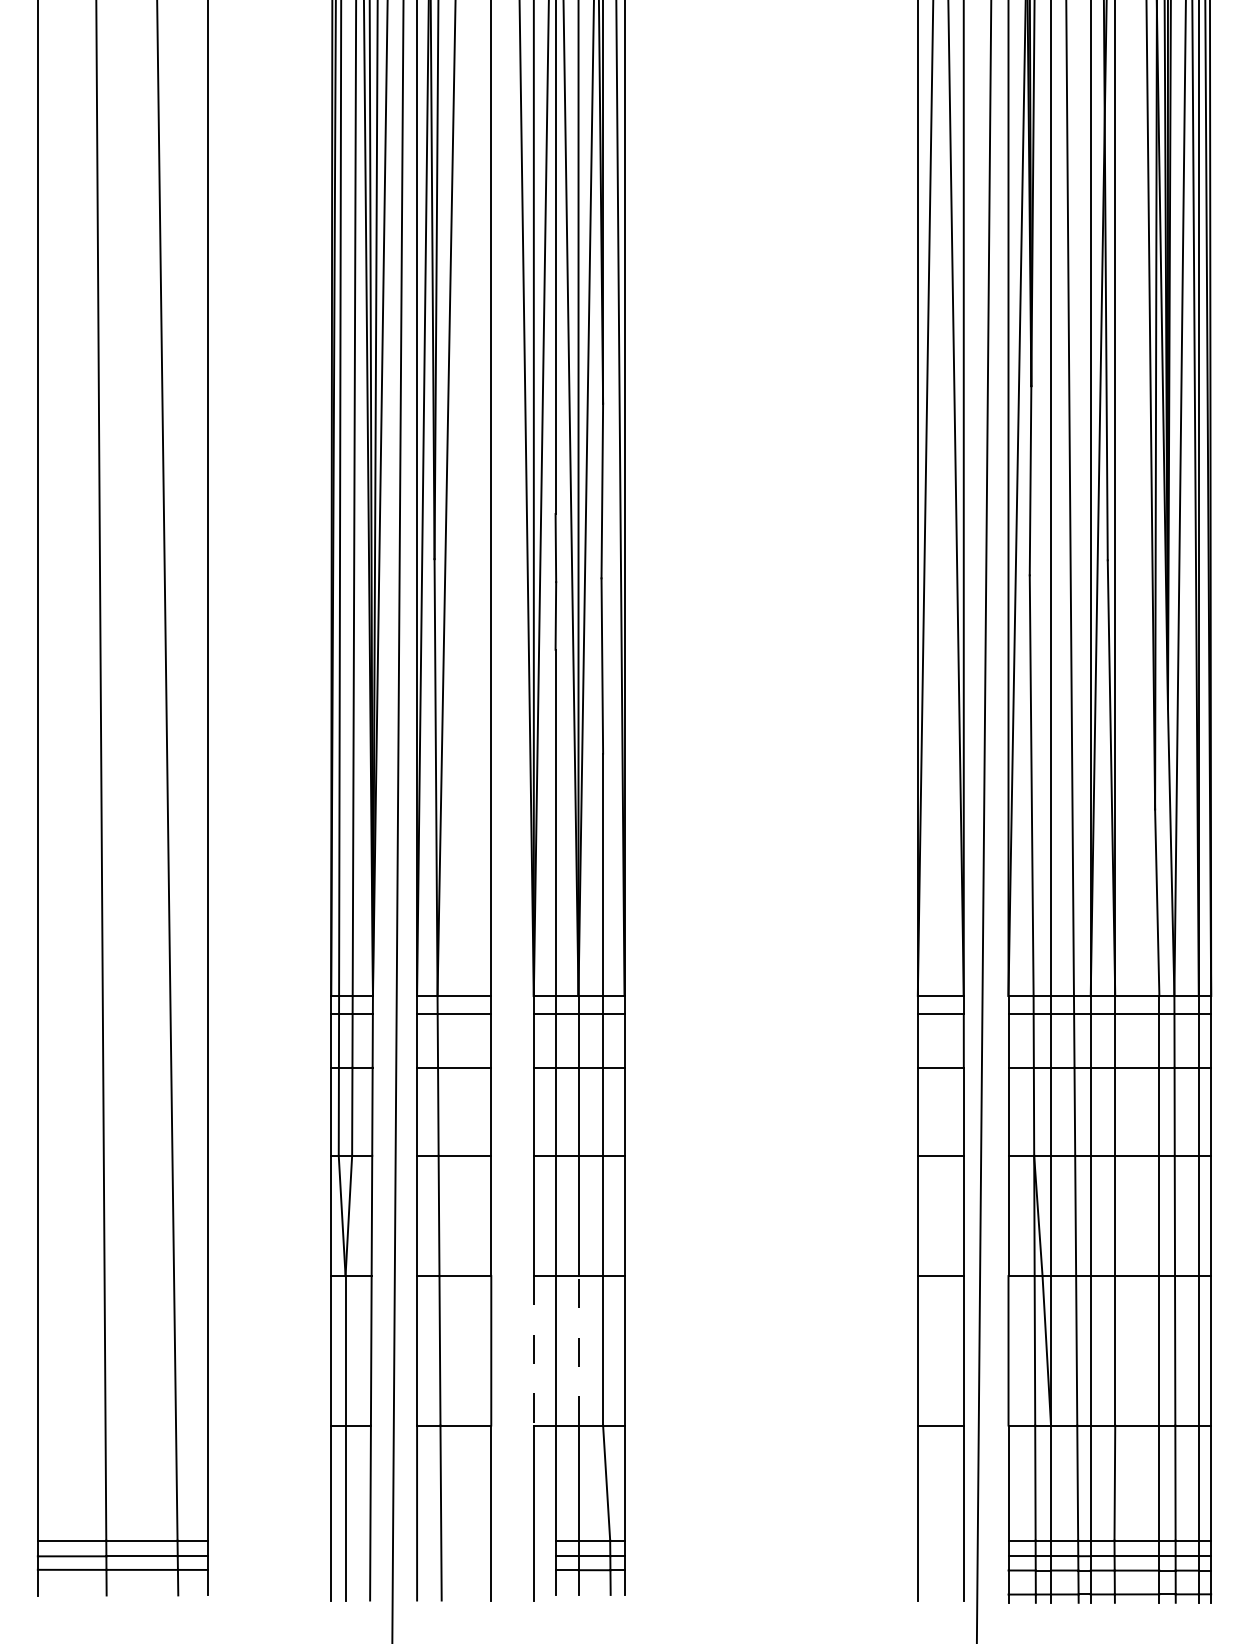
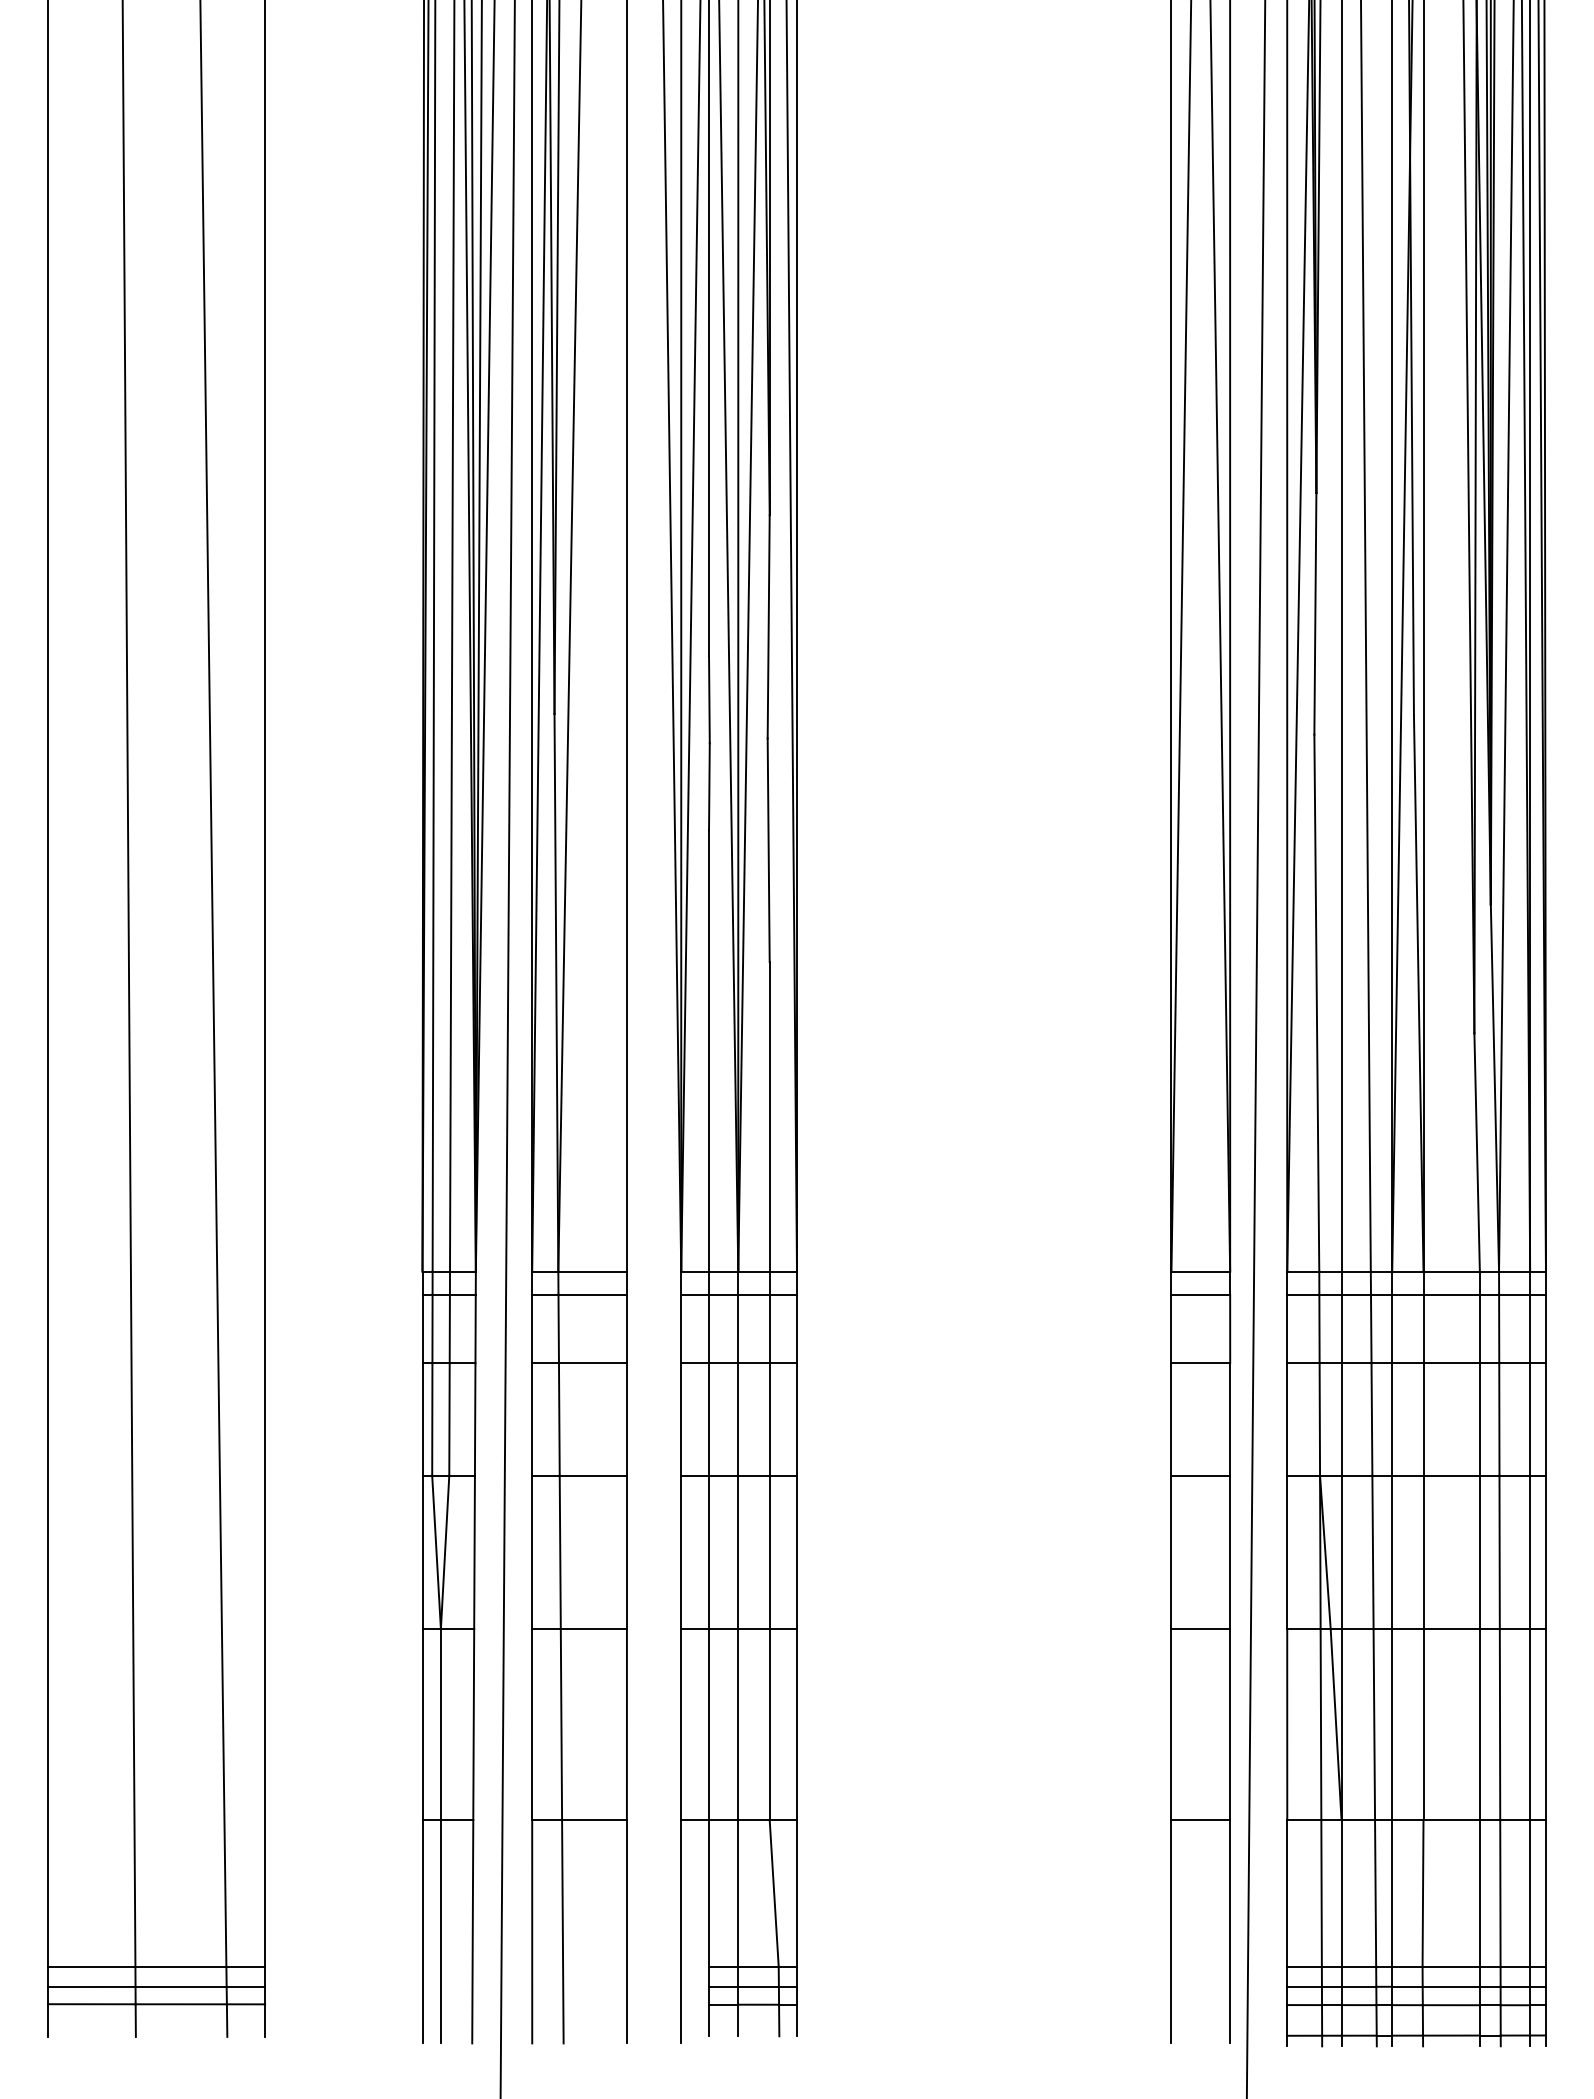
line: (578, 1350) -> (738, 1724), dashed -> solid
line: (534, 1351) -> (681, 1725), dashed -> solid

